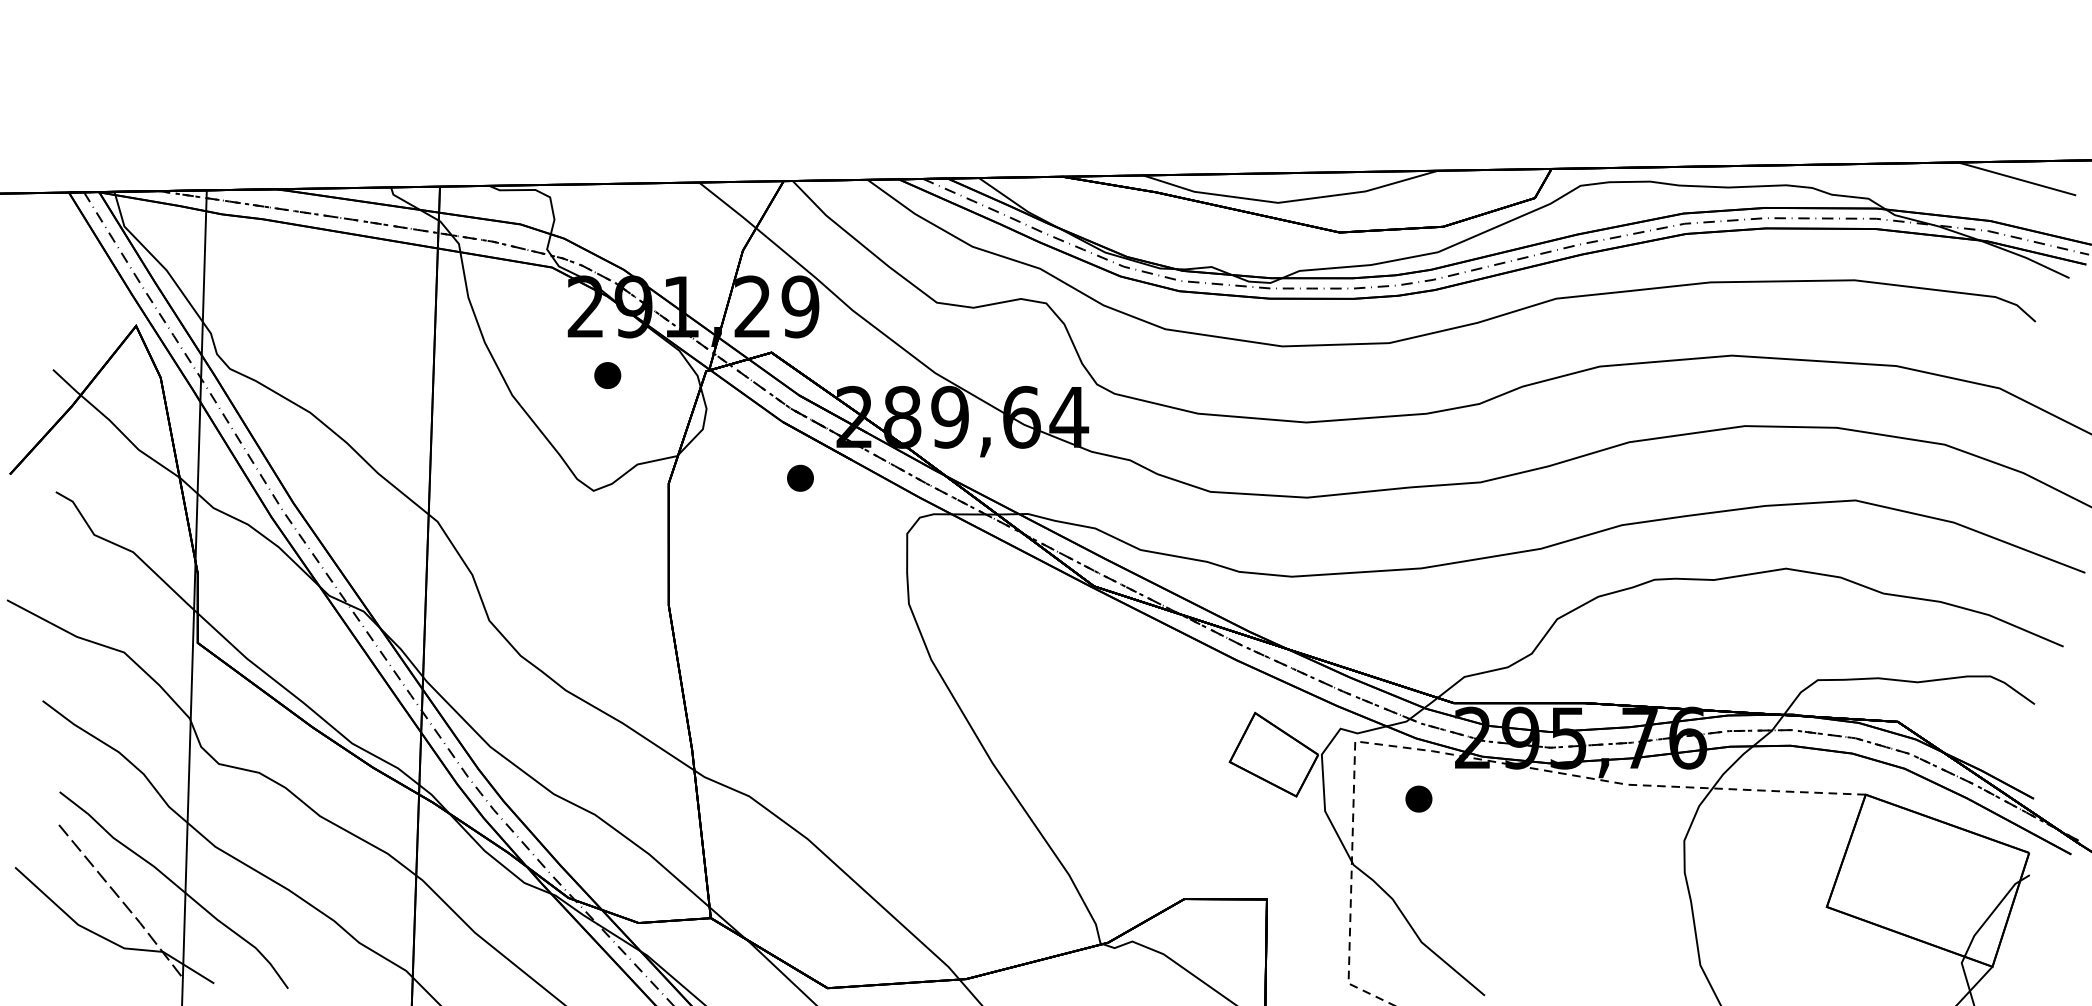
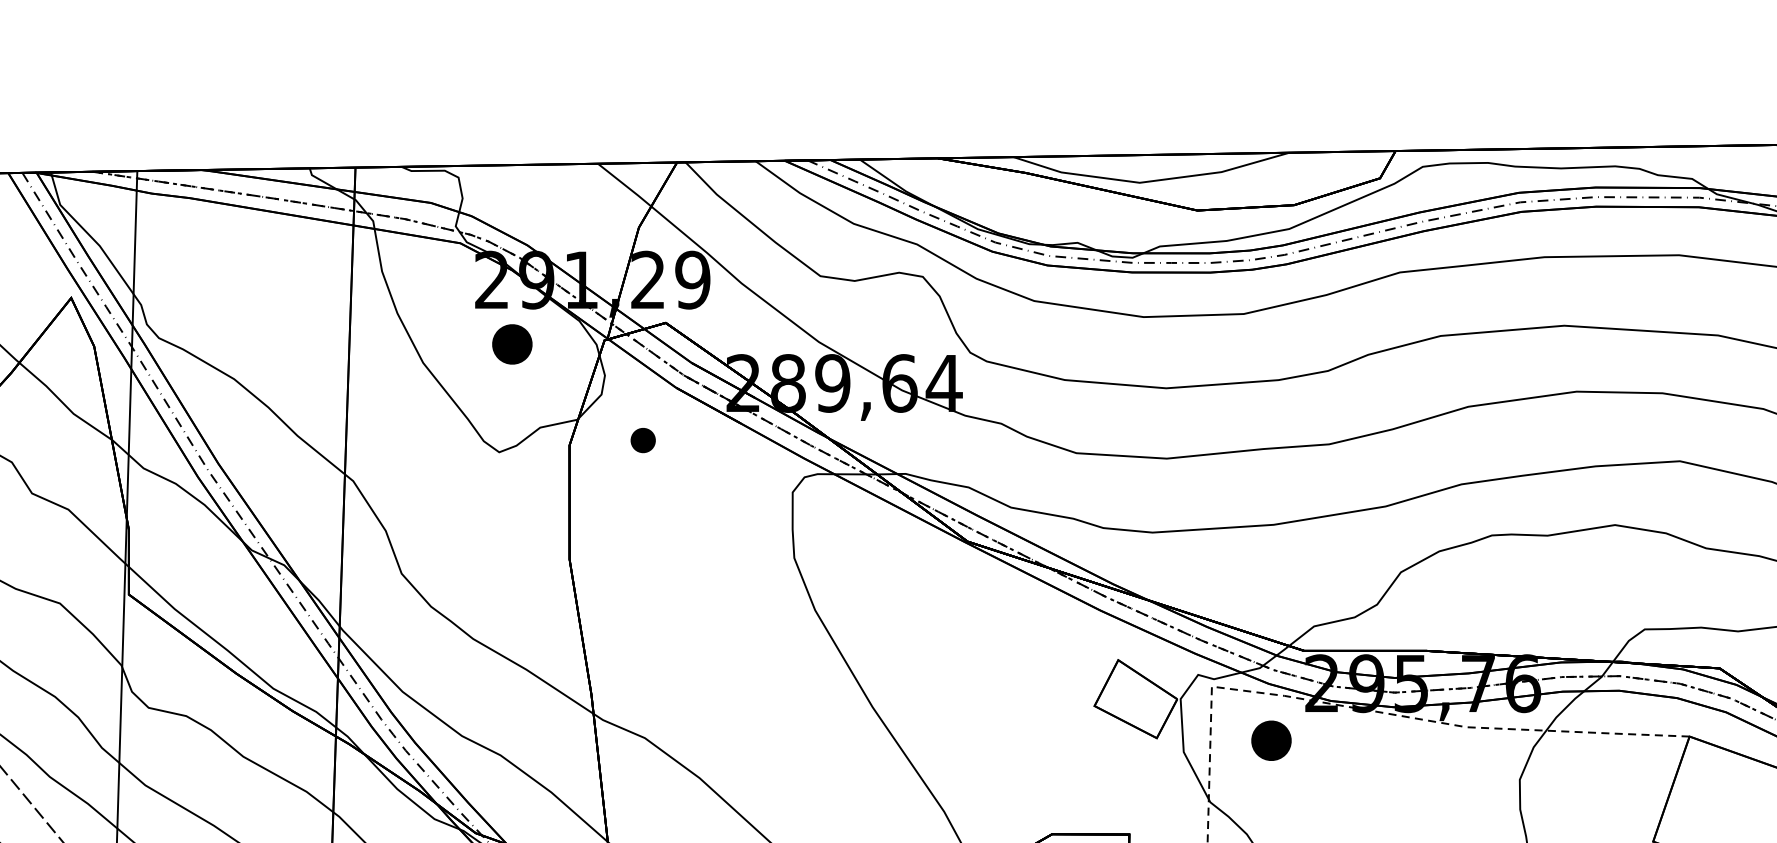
part: (607, 375) -> (512, 344), size x1.6
part: (800, 477) -> (643, 439), moved
part: (1418, 798) -> (1271, 740), size x1.6

